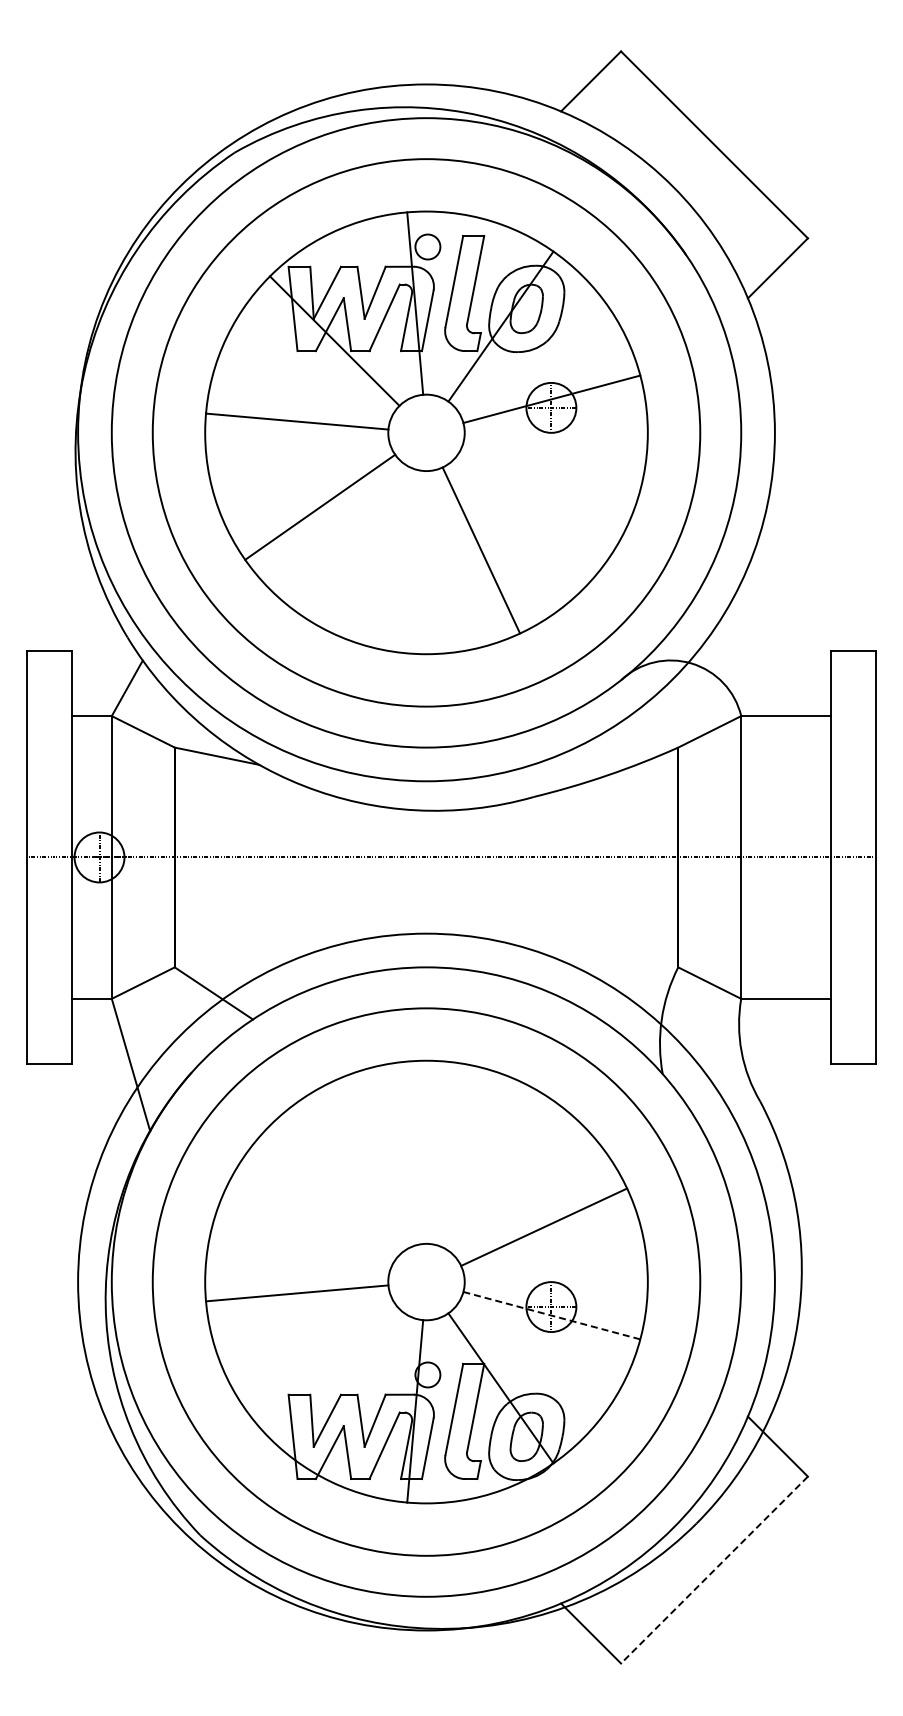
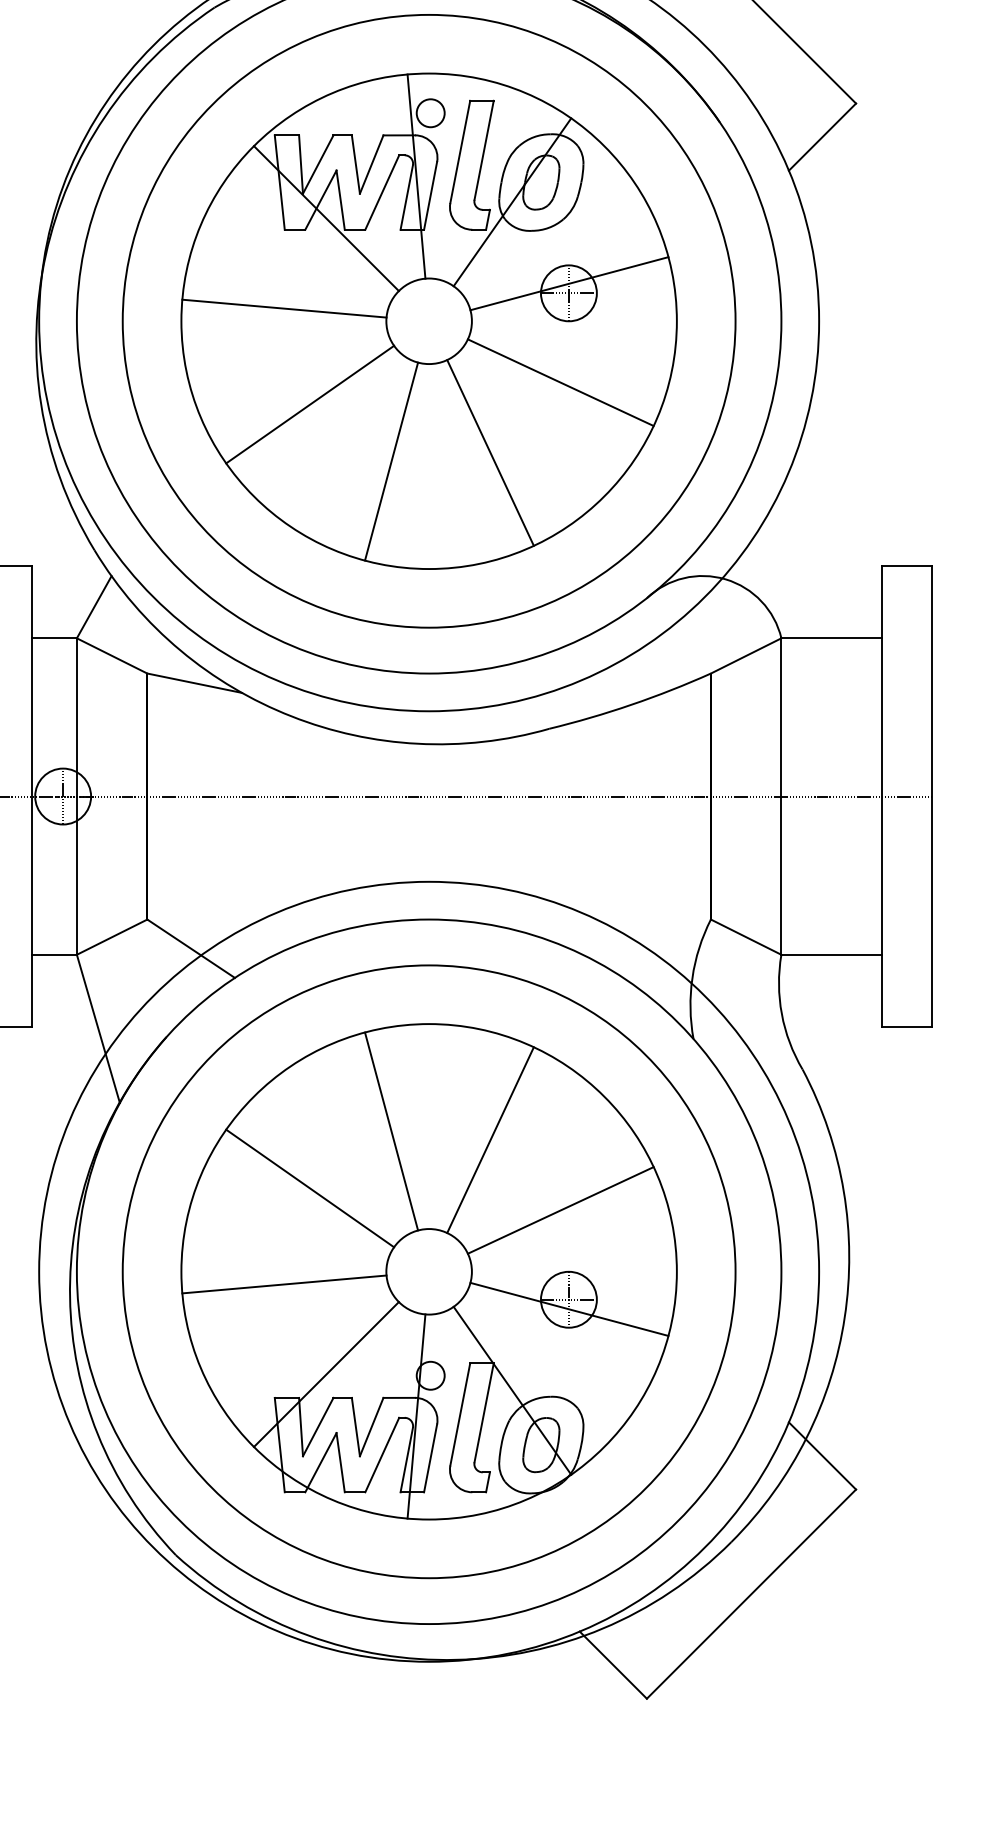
line: (544, 487) -> (561, 382), added
line: (392, 557) -> (391, 460), added
line: (392, 1156) -> (391, 1131), added
line: (481, 1164) -> (490, 1140), added
line: (320, 1207) -> (310, 1188), added
line: (551, 1315) -> (569, 1309), dashed -> solid
line: (334, 1373) -> (326, 1374), added
line: (714, 1570) -> (751, 1594), dashed -> solid

